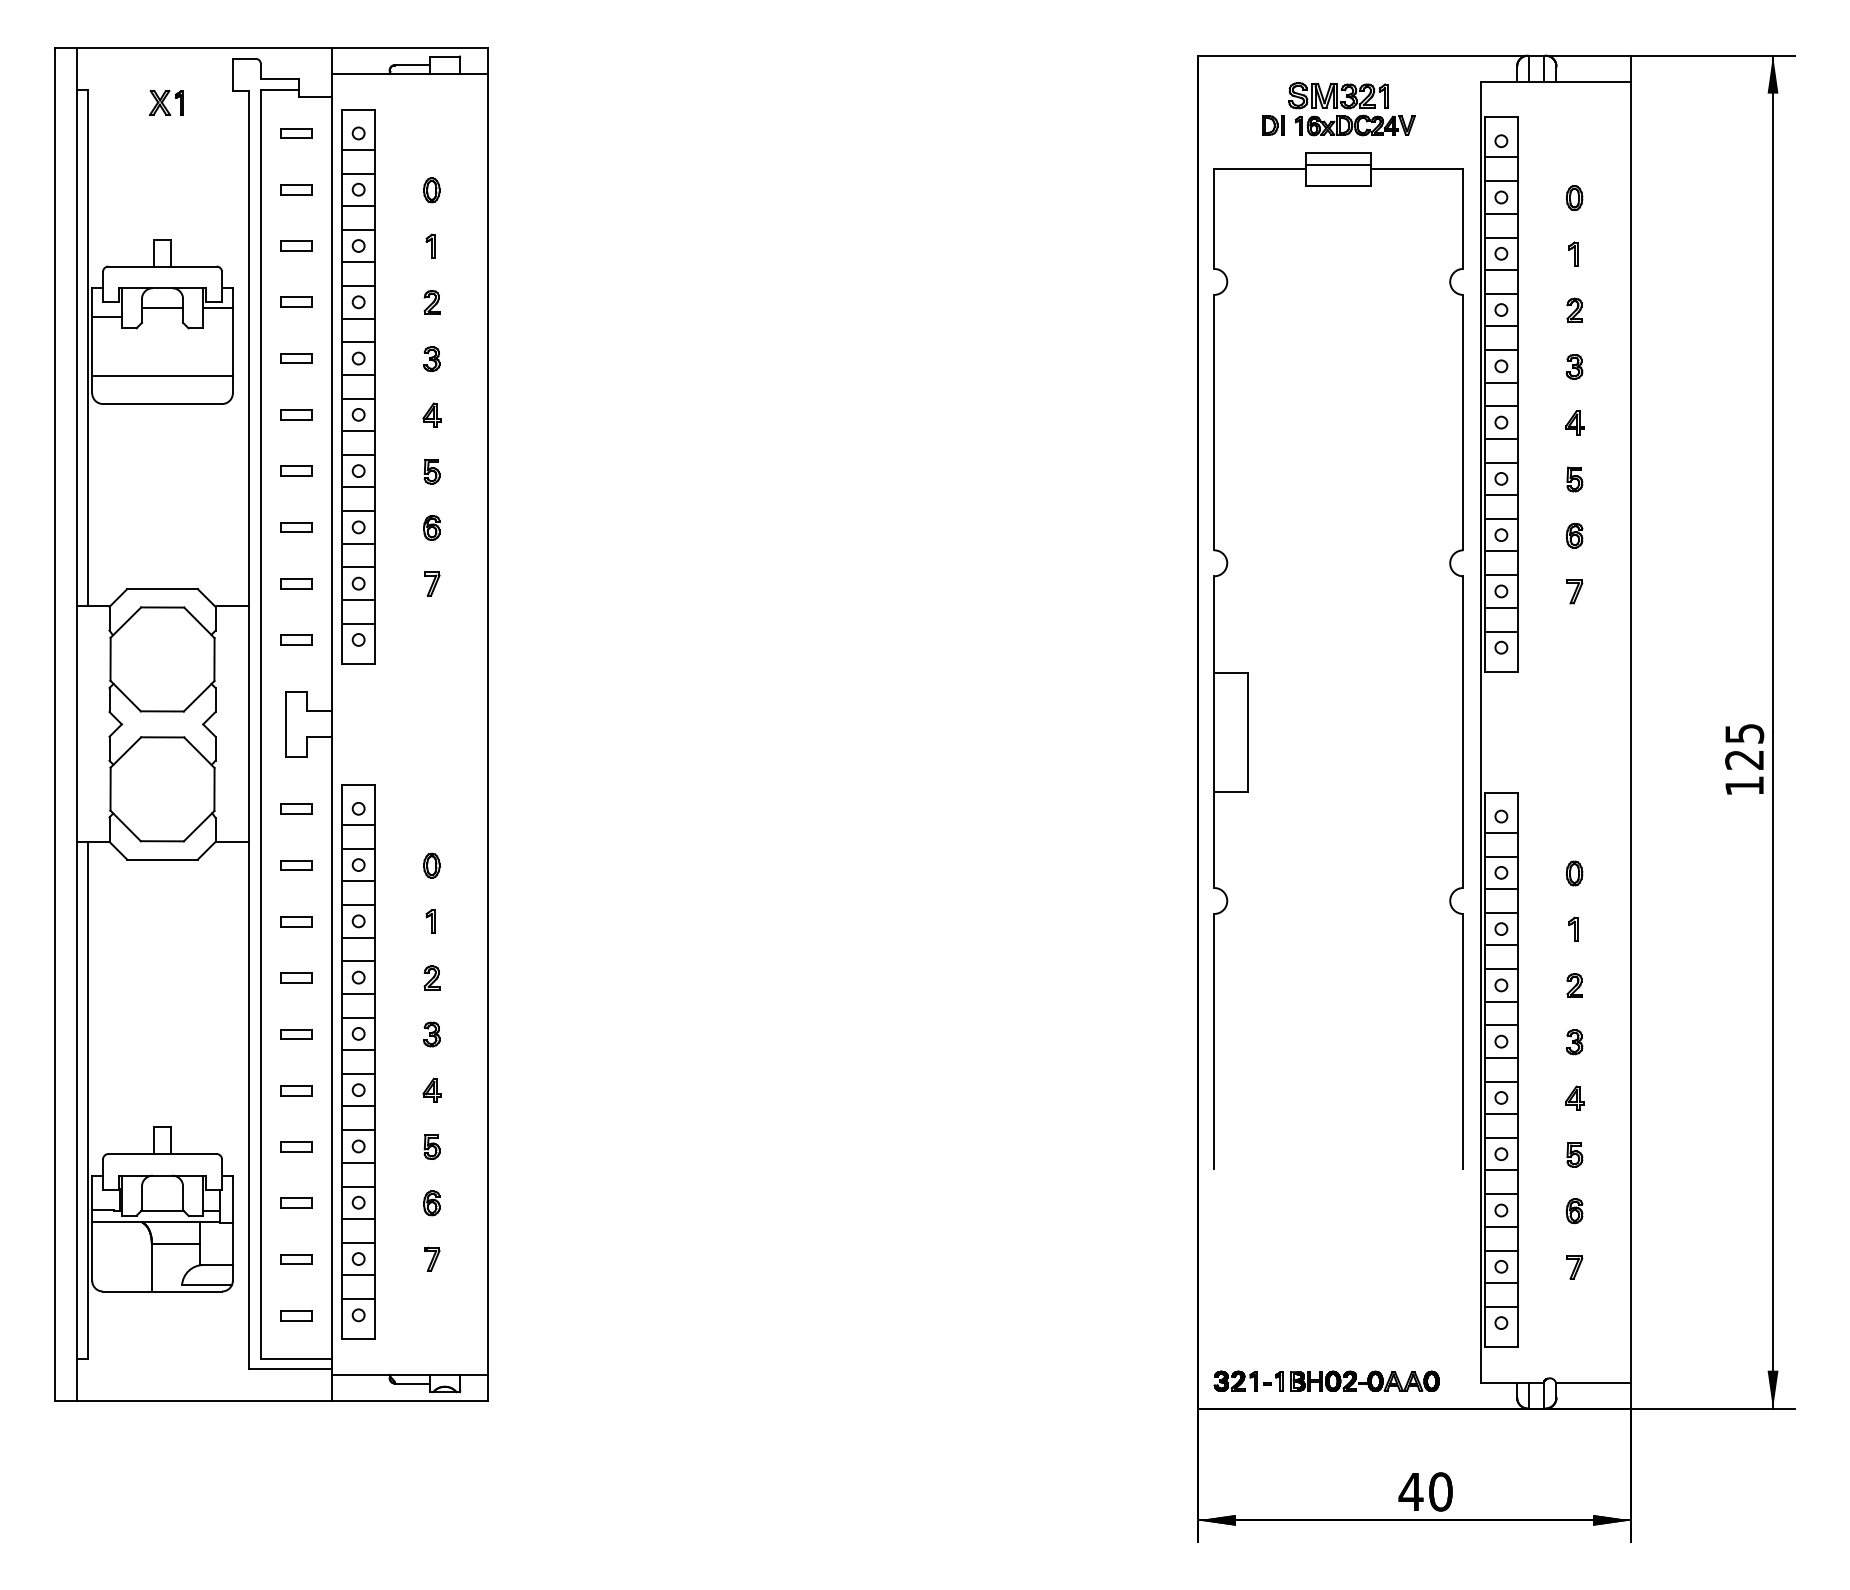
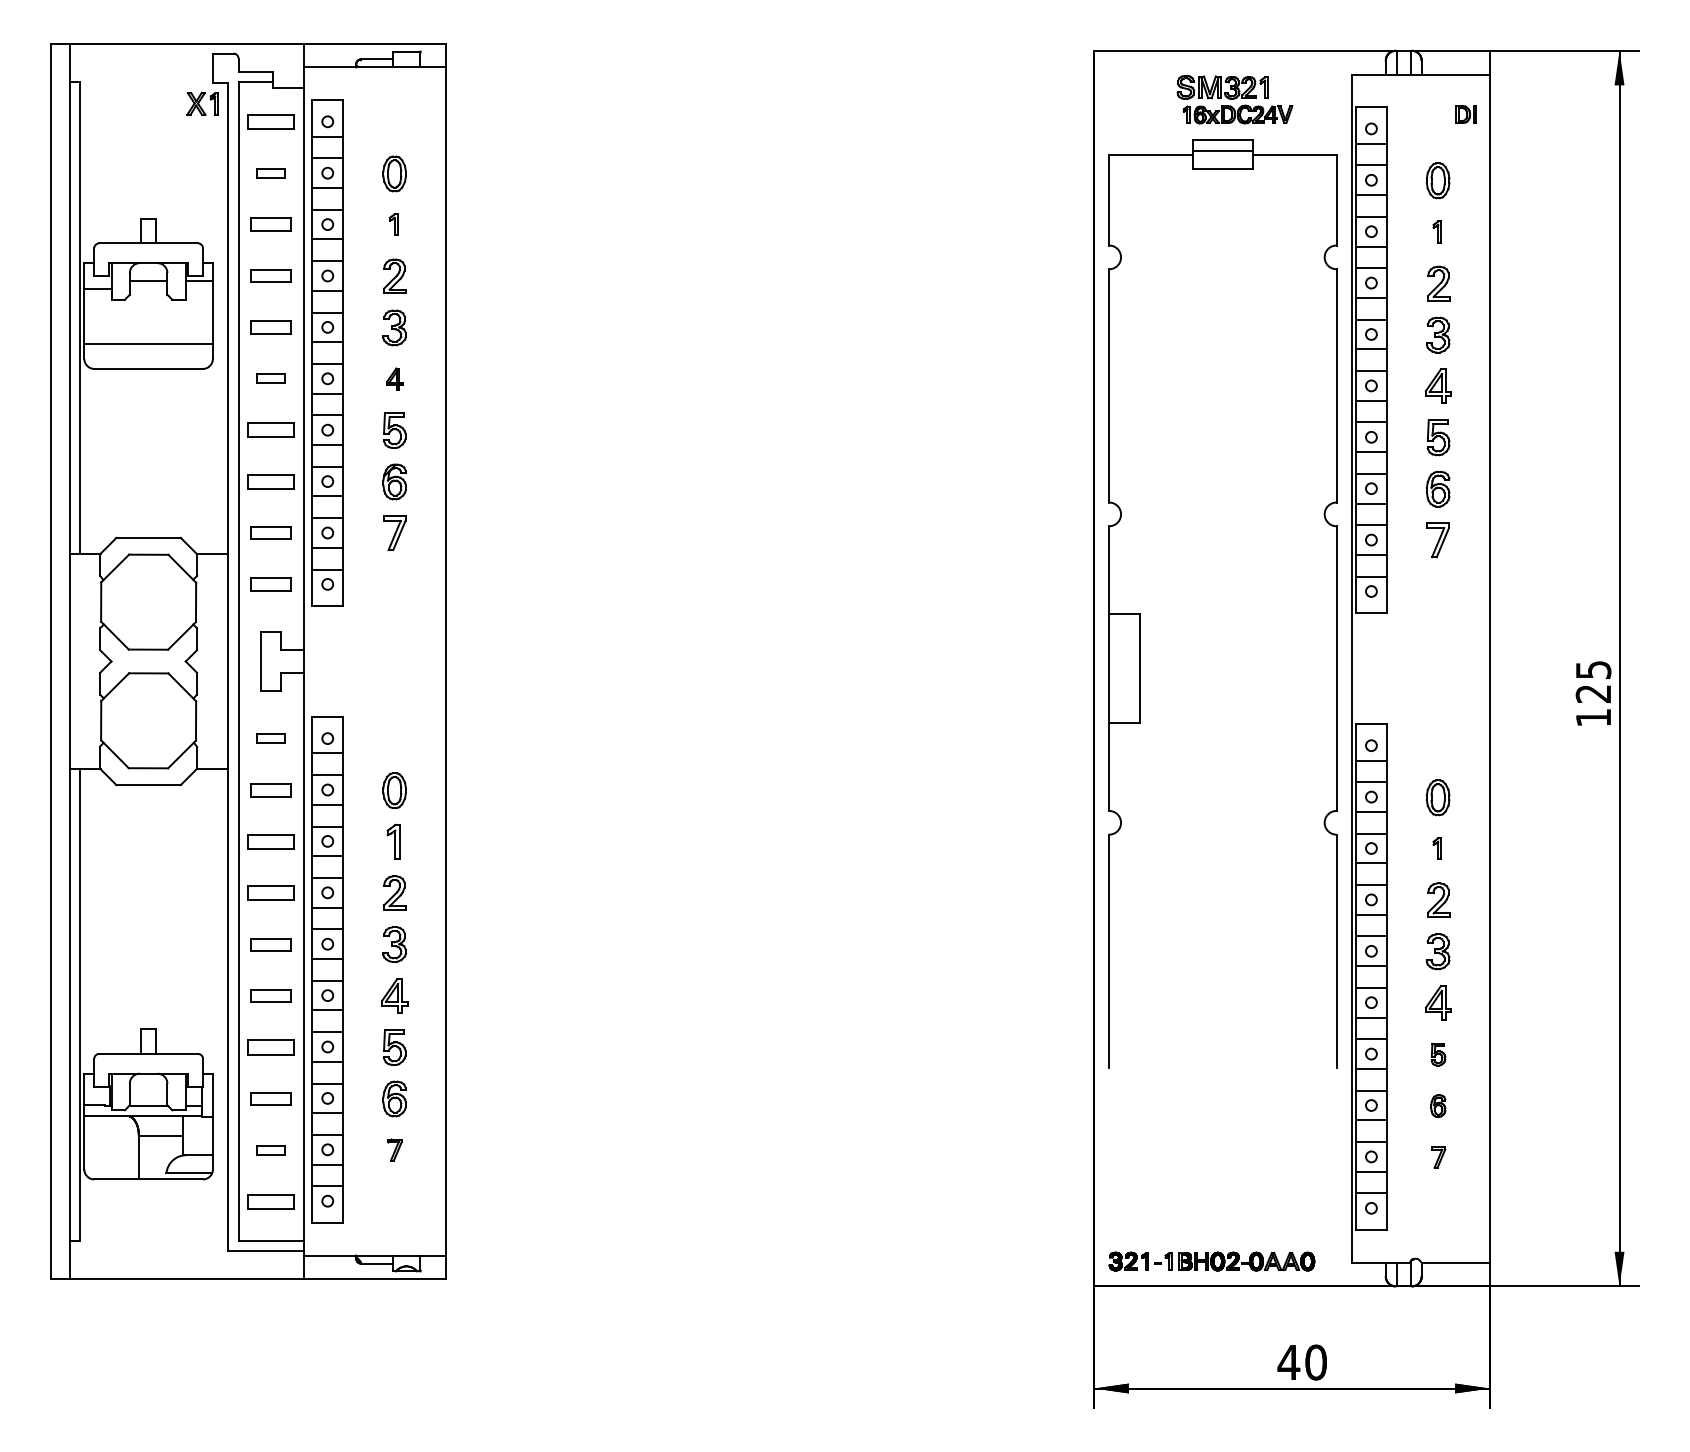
part: (166, 102) -> (202, 103), moved
part: (1272, 125) -> (1465, 114), moved
part: (295, 133) -> (270, 121), size x1.6
part: (431, 190) -> (394, 173), size x1.6
part: (1574, 197) -> (1438, 180), size x1.6
part: (295, 245) -> (270, 224), size x1.4
part: (295, 301) -> (270, 275), size x1.4
part: (431, 301) -> (394, 275), size x1.6
part: (1573, 309) -> (1437, 282), size x1.6
part: (295, 358) -> (270, 327), size x1.4
part: (431, 358) -> (394, 327), size x1.6
part: (1574, 366) -> (1438, 334), size x1.6
part: (1574, 422) -> (1438, 385), size x1.6
part: (295, 471) -> (270, 430), size x1.6
part: (431, 471) -> (394, 430), size x1.6
part: (1574, 479) -> (1438, 437), size x1.6
part: (295, 527) -> (270, 481), size x1.6
part: (431, 528) -> (394, 482), size x1.6
part: (1574, 536) -> (1438, 489), size x1.6
part: (295, 583) -> (270, 532), size x1.4
part: (431, 584) -> (394, 533), size x1.6
part: (1574, 591) -> (1438, 540), size x1.6
part: (295, 640) -> (270, 584), size x1.4
part: (295, 865) -> (270, 790), size x1.4
part: (431, 865) -> (394, 790), size x1.6
part: (1574, 873) -> (1438, 797), size x1.6
part: (295, 921) -> (270, 841), size x1.6
part: (430, 921) -> (393, 841), size x1.6
part: (431, 977) -> (394, 892), size x1.6
part: (295, 978) -> (270, 893), size x1.6
part: (1573, 984) -> (1437, 899), size x1.6
part: (295, 1034) -> (270, 944), size x1.4
part: (431, 1034) -> (394, 944), size x1.6
part: (1574, 1041) -> (1438, 951), size x1.6
part: (431, 1090) -> (394, 995), size x1.6
part: (295, 1091) -> (270, 996), size x1.4
part: (1574, 1097) -> (1438, 1002), size x1.6
part: (295, 1147) -> (270, 1047), size x1.6
part: (431, 1147) -> (394, 1047), size x1.6
part: (295, 1202) -> (270, 1098), size x1.4
part: (431, 1202) -> (394, 1098), size x1.6
part: (295, 1315) -> (270, 1201), size x1.6

